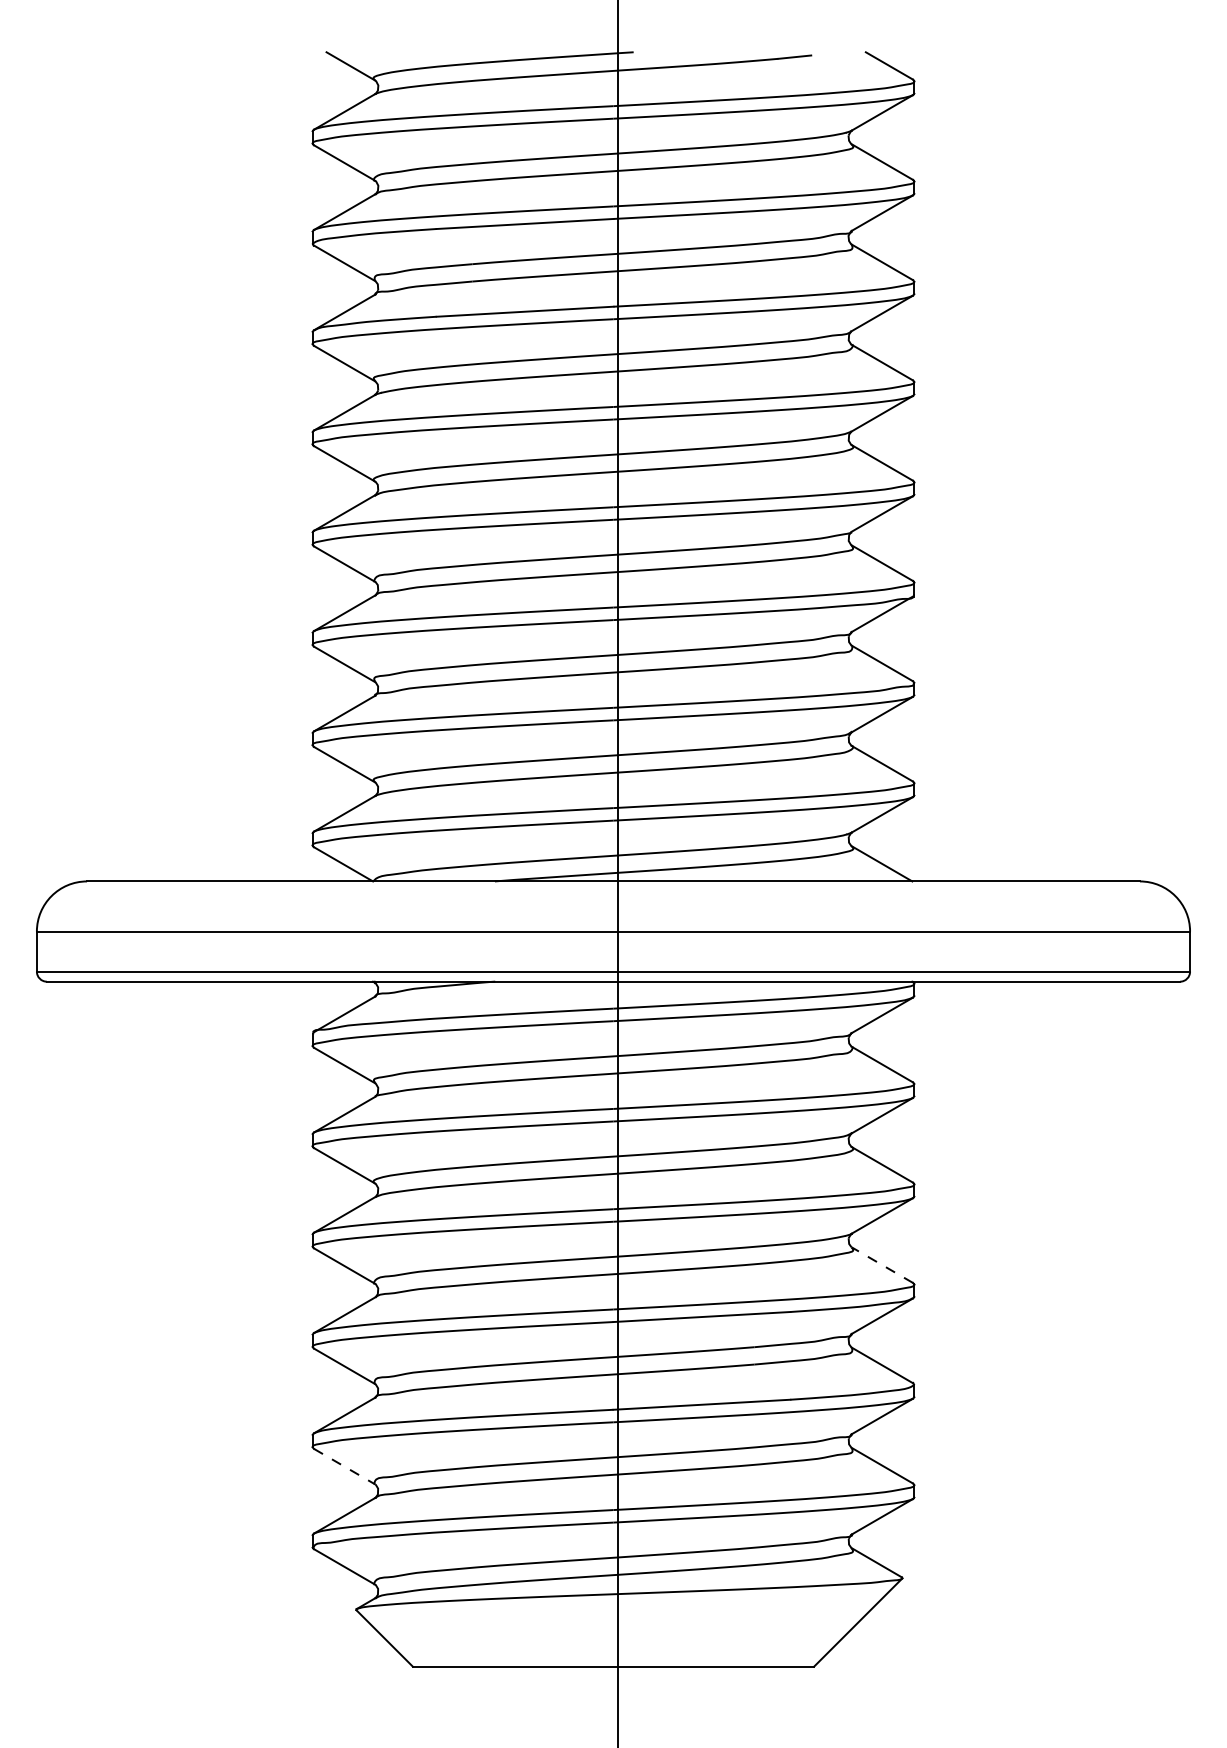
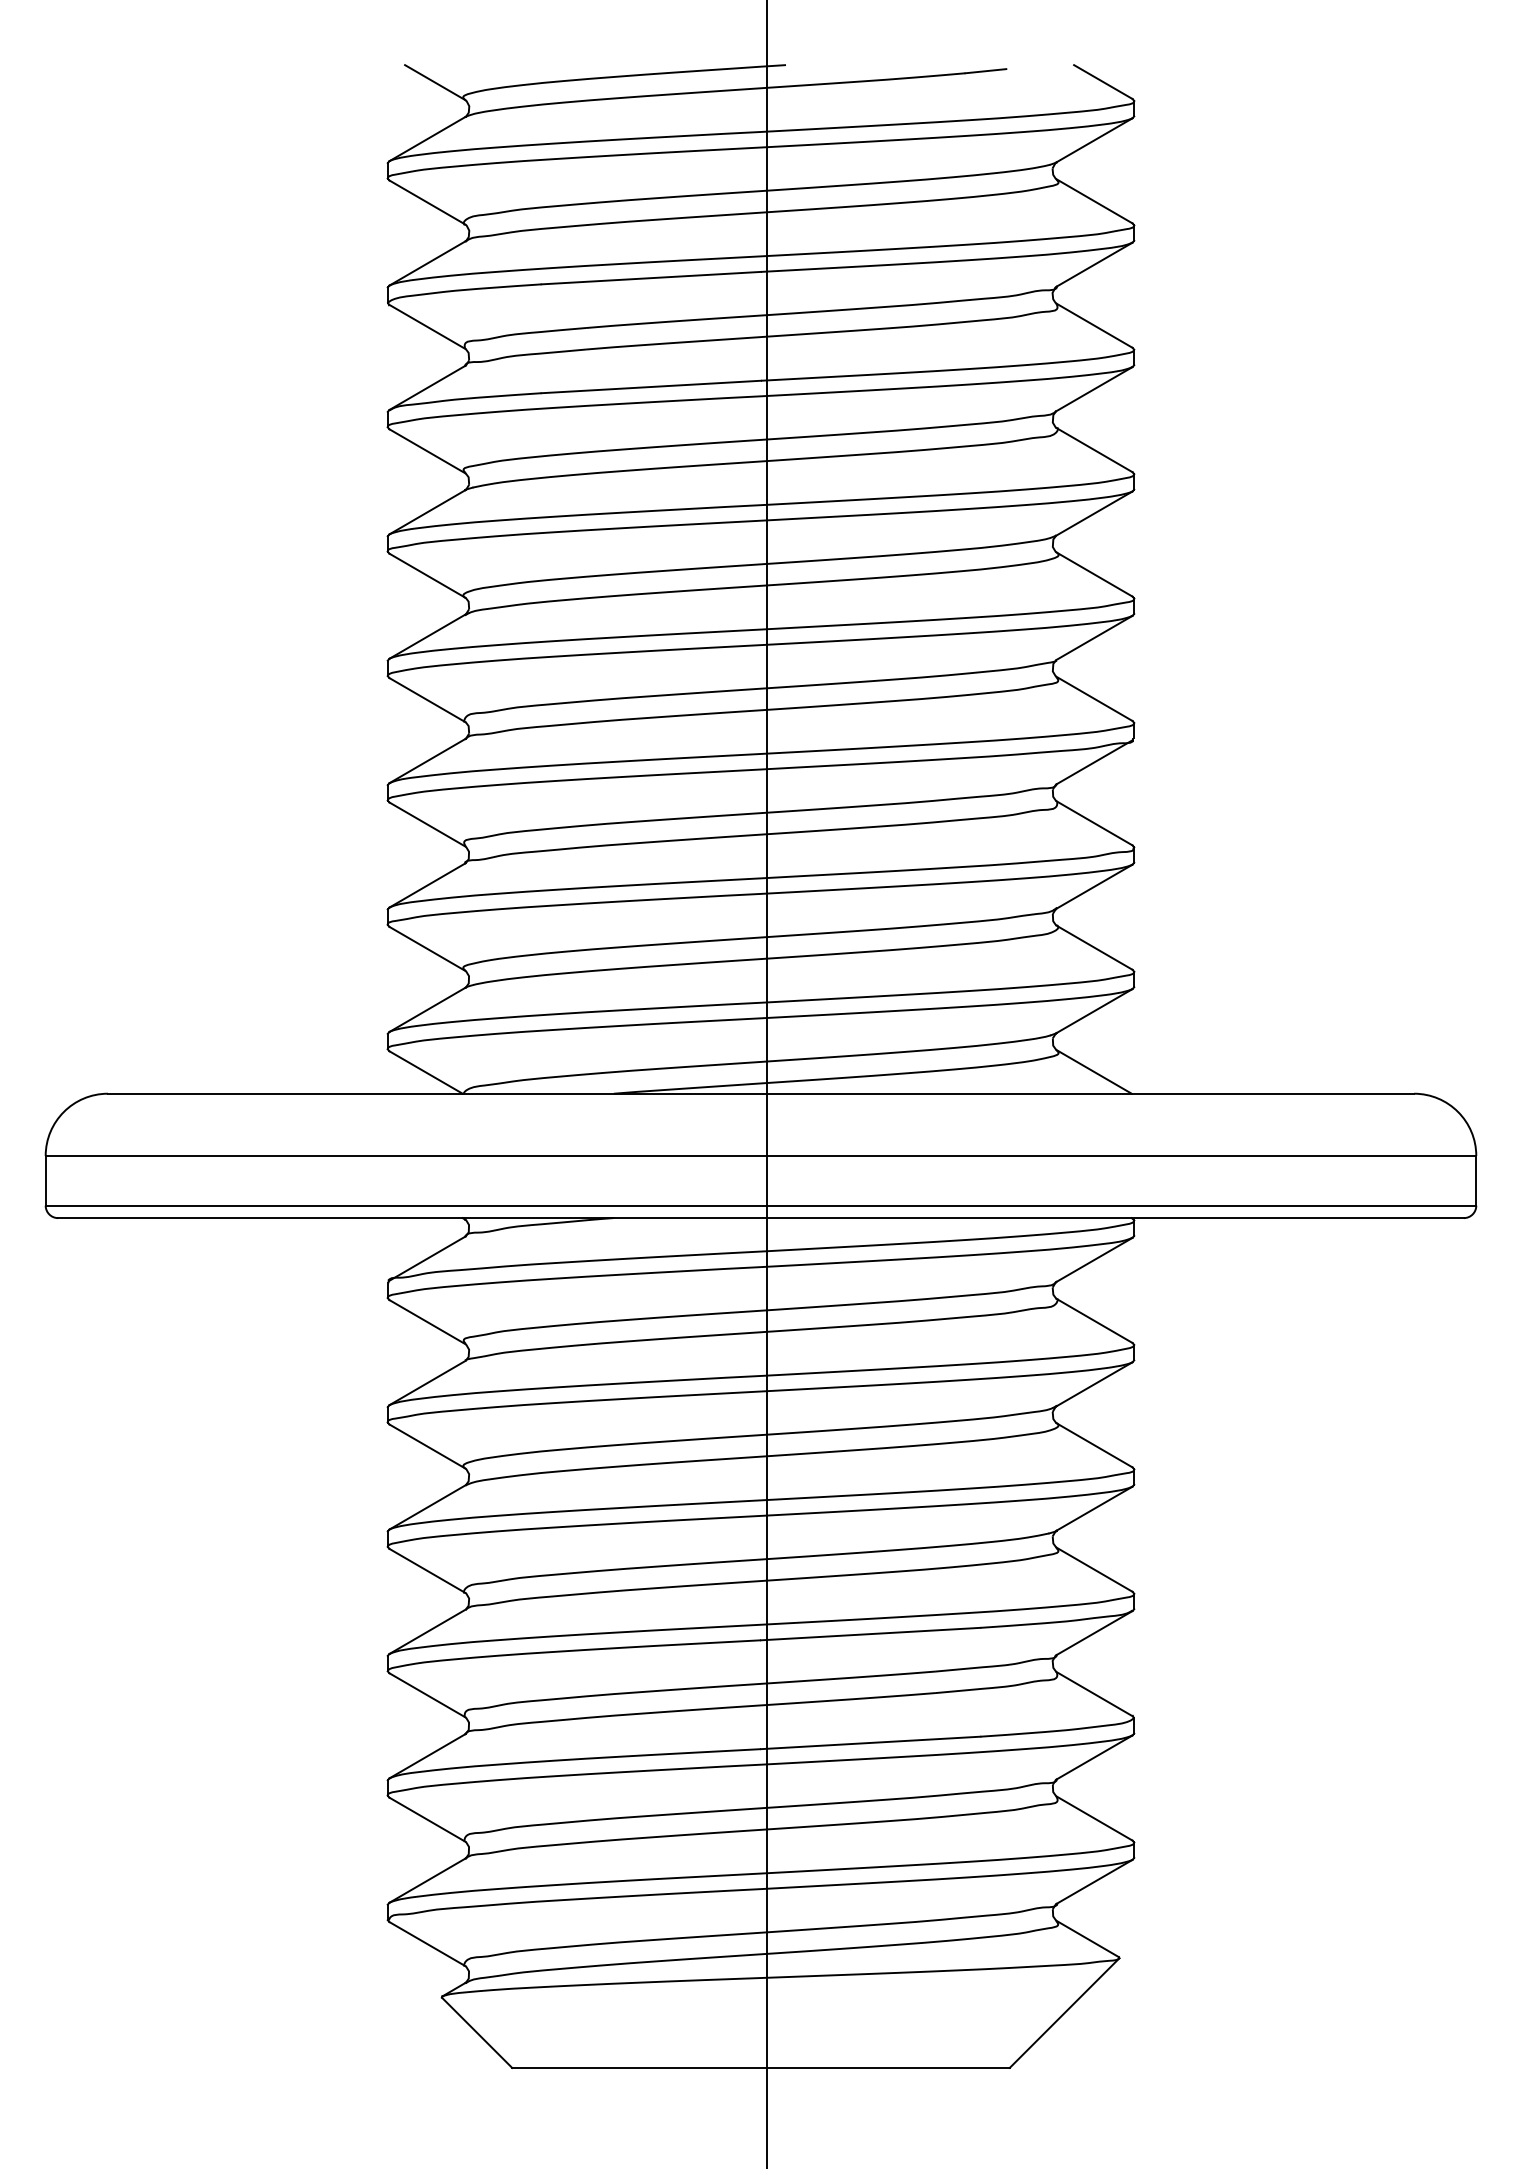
line: (882, 1264) -> (1094, 1569), dashed -> solid
line: (344, 1466) -> (427, 1819), dashed -> solid

